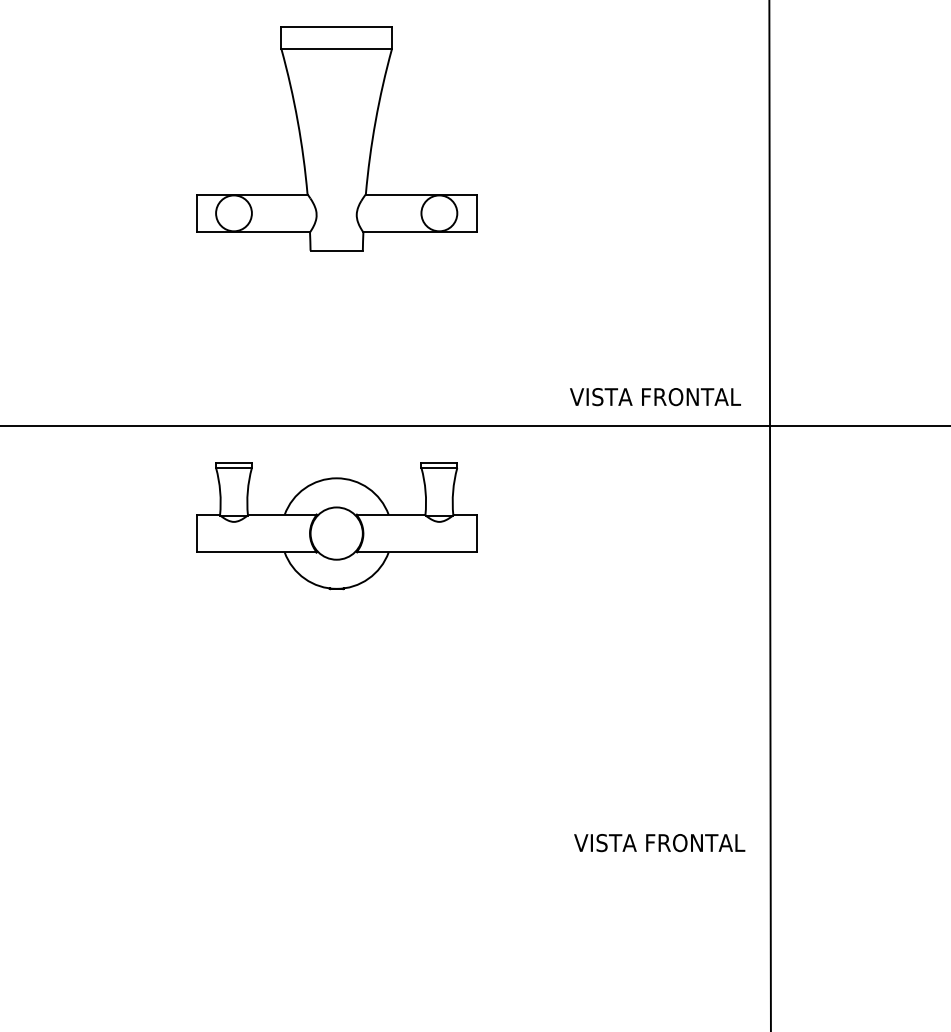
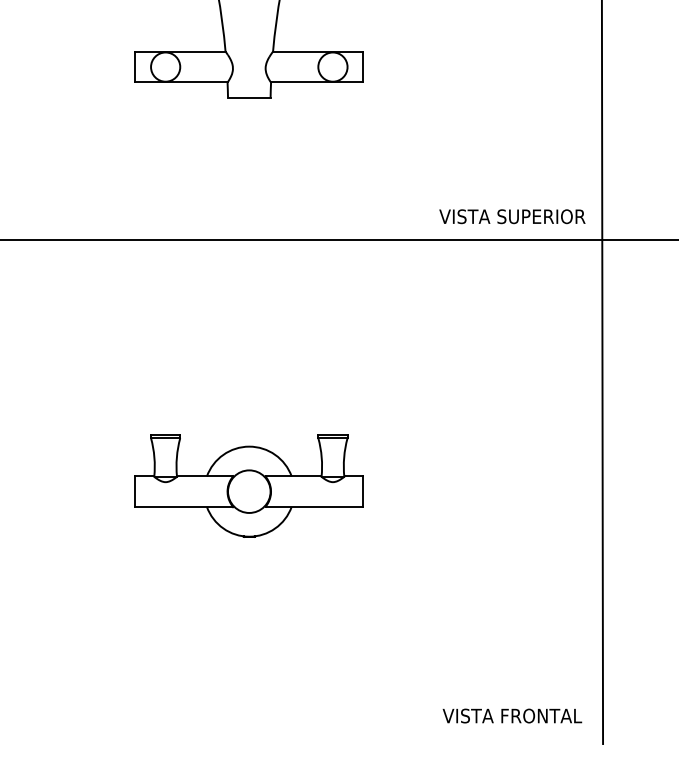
text: (695, 397) -> (541, 217), VISTA FRONTAL -> VISTA SUPERIOR
part: (336, 526) -> (249, 485), moved
text: (659, 843) -> (512, 716), moved

